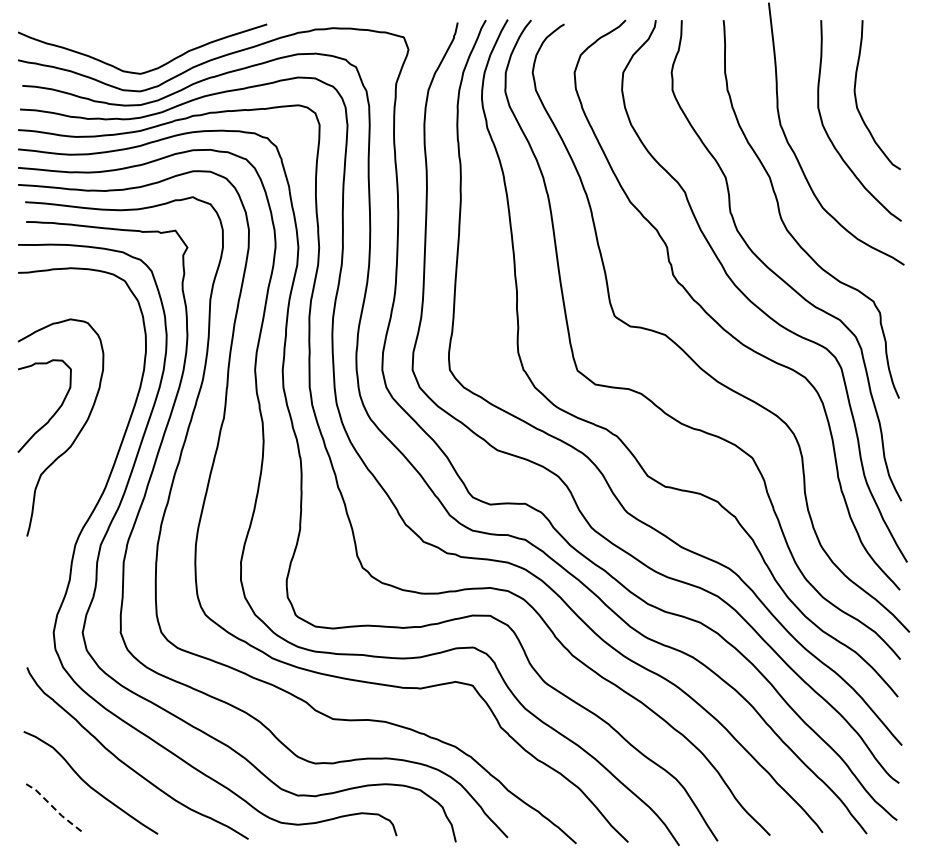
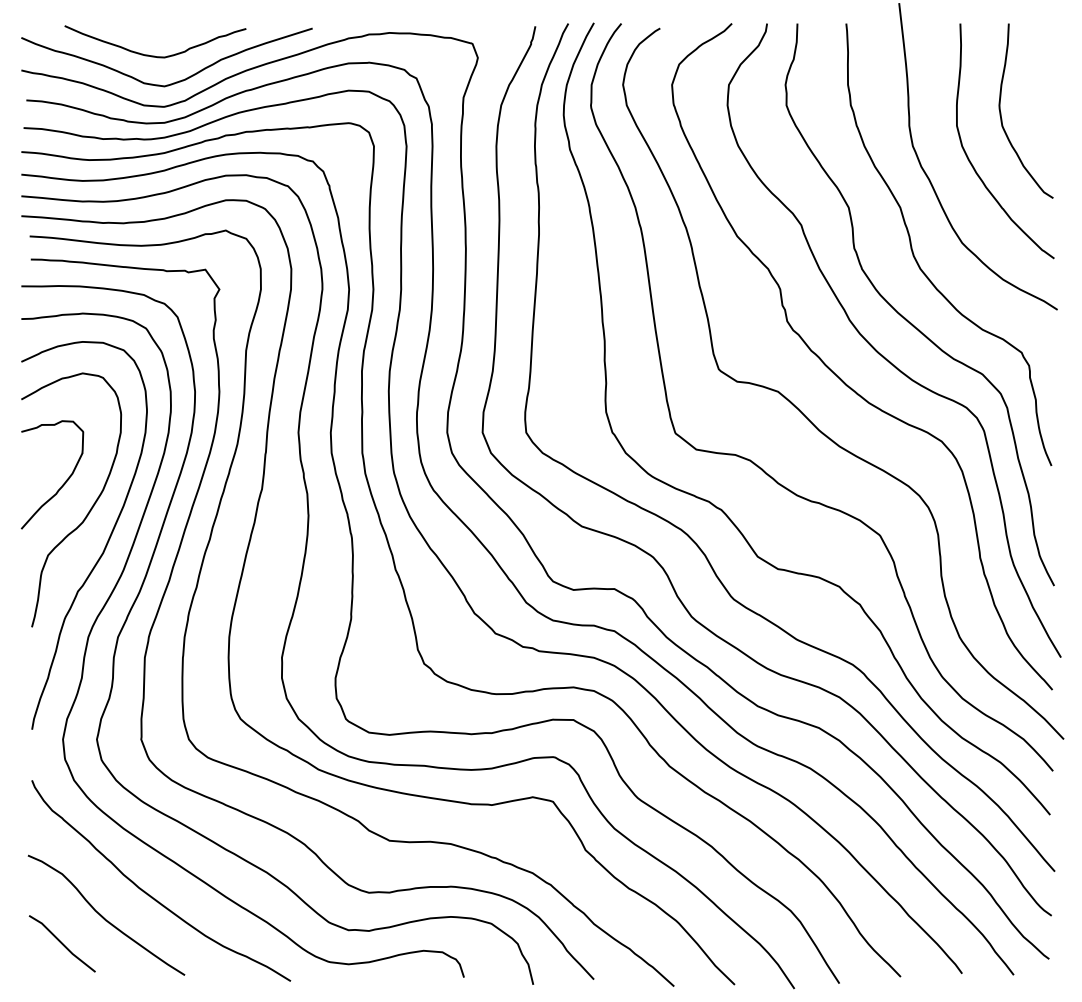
curve: (132, 47) -> (155, 55), added
curve: (89, 466) -> (104, 545), added
line: (52, 807) -> (61, 944), dashed -> solid

